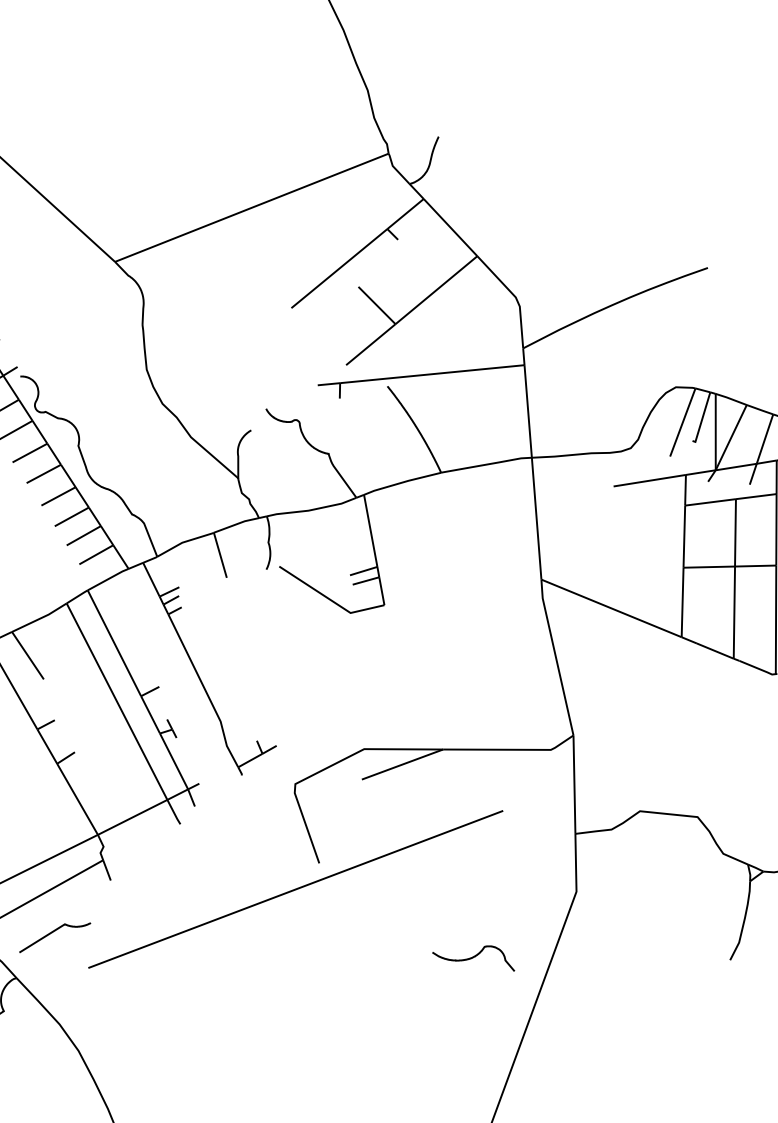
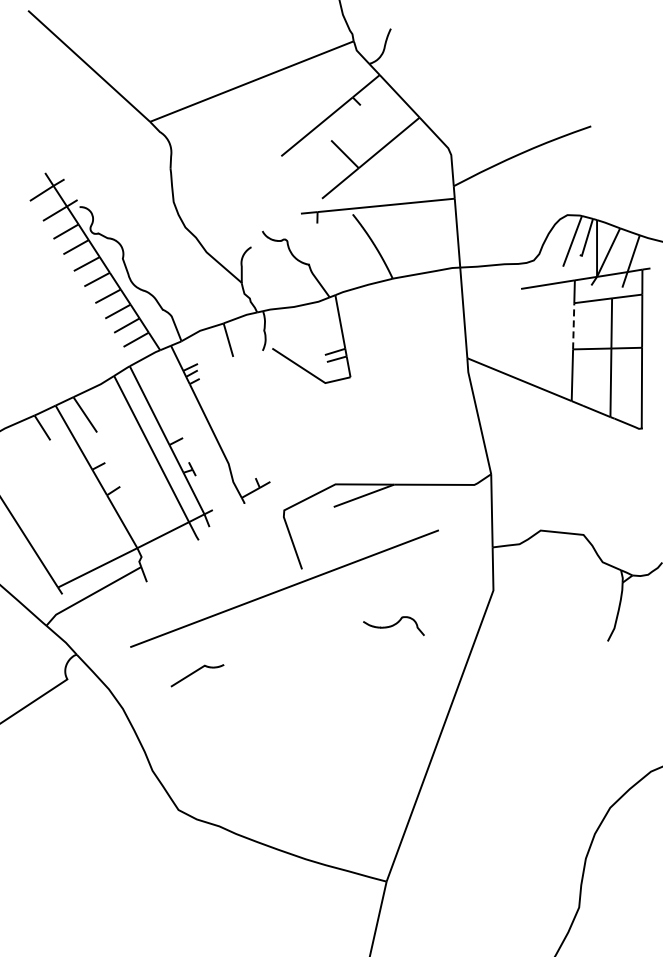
line: (684, 535) -> (573, 325), solid -> dashed
curve: (52, 933) -> (195, 672), moved
curve: (473, 958) -> (393, 626), moved

